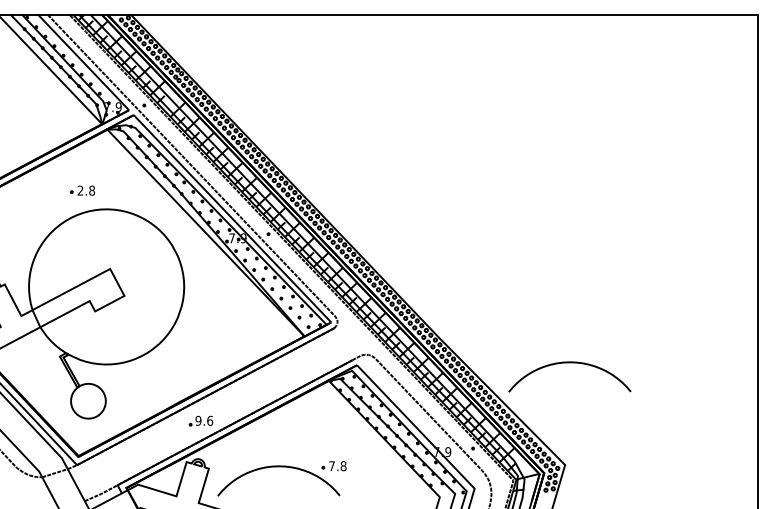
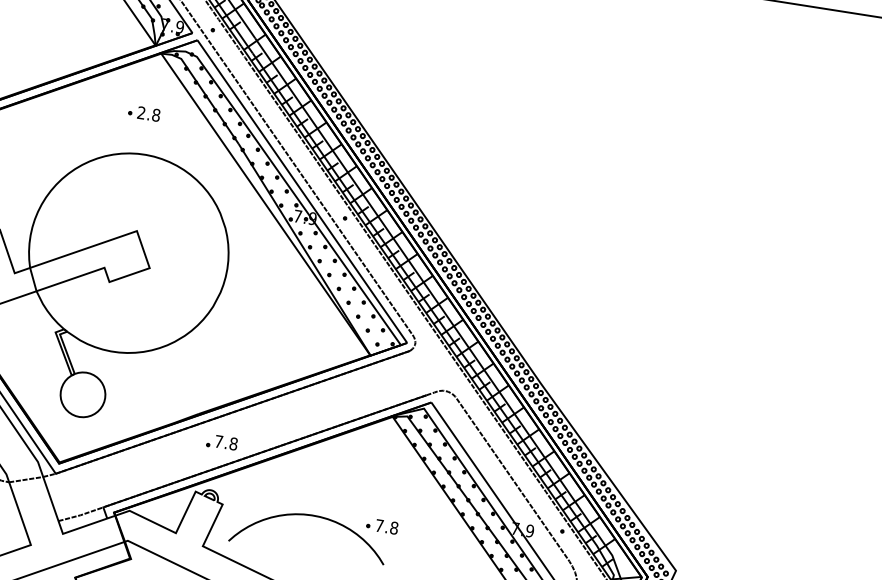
part: (82, 190) -> (144, 113), moved
curve: (569, 363) -> (701, 442), removed
text: (204, 420) -> (226, 442), 9.6 -> 7.8

